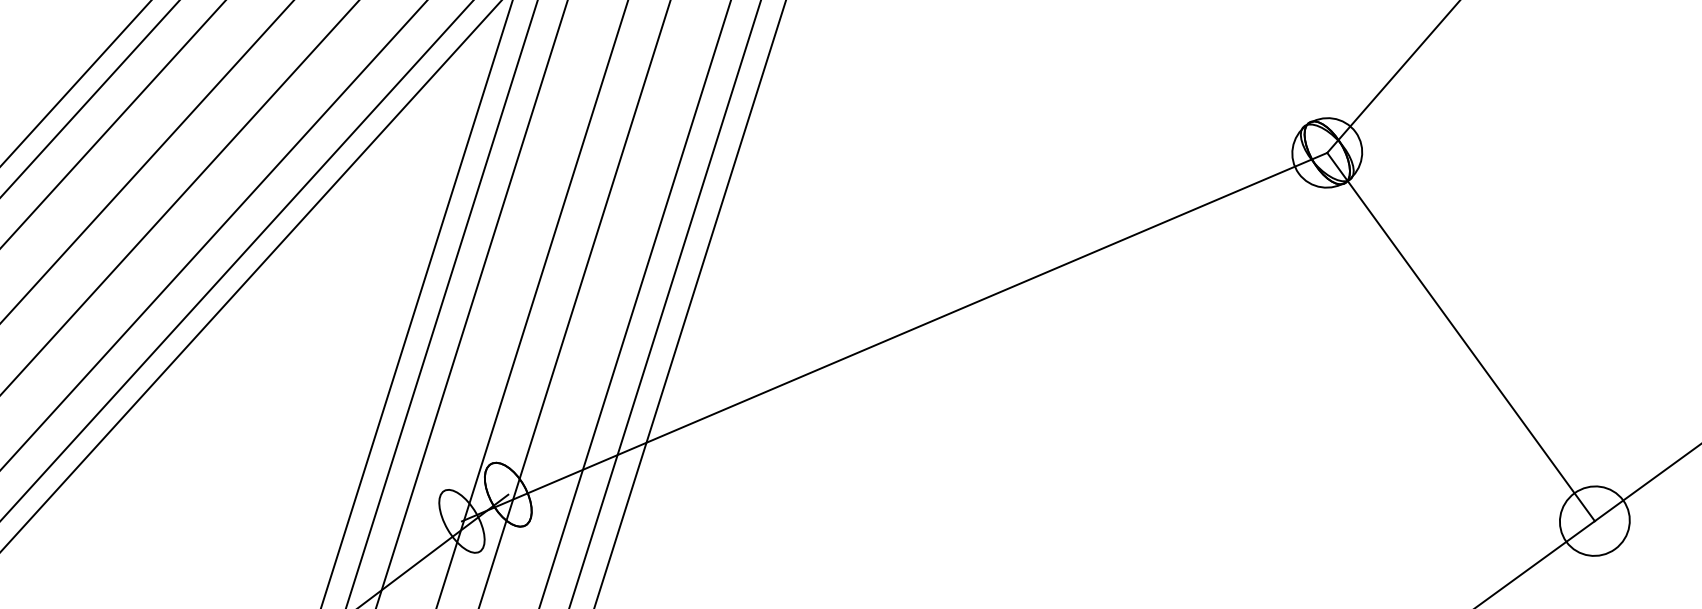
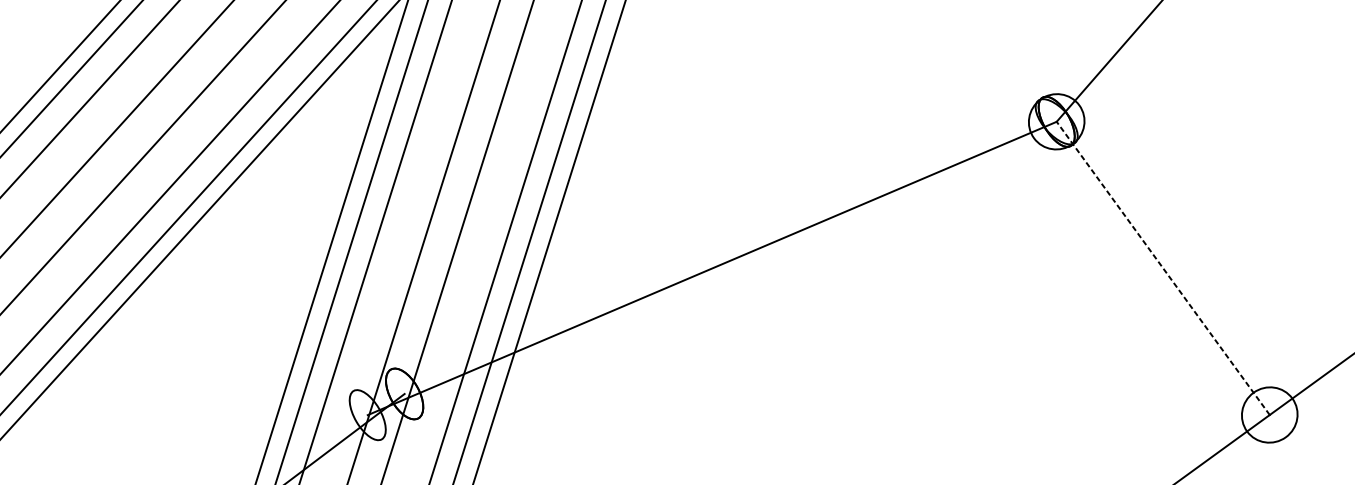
line: (1461, 337) -> (1163, 268), solid -> dashed

